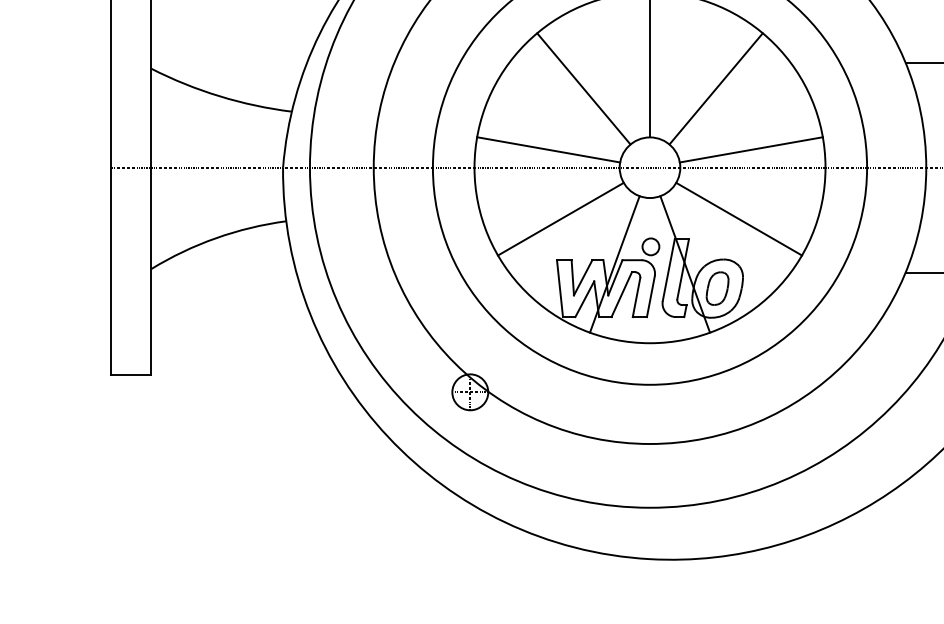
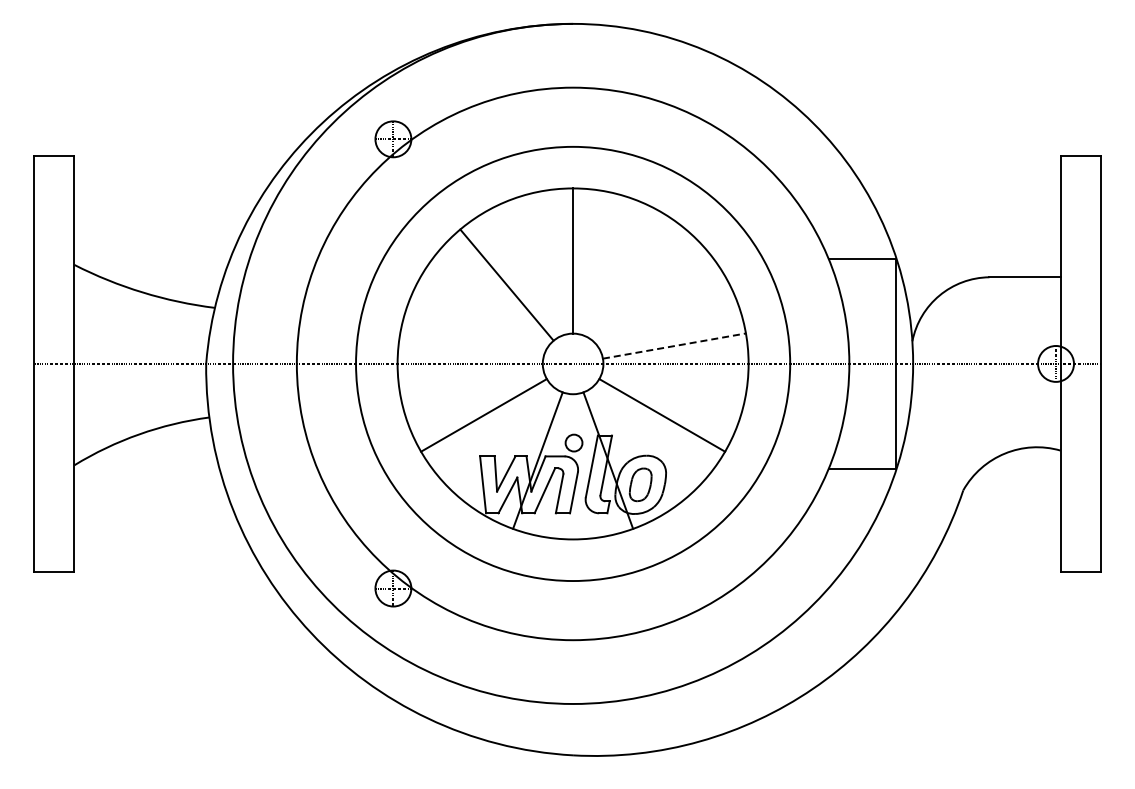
line: (715, 88) -> (638, 284), removed
line: (548, 149) -> (471, 345), removed
line: (751, 150) -> (674, 346), solid -> dashed

